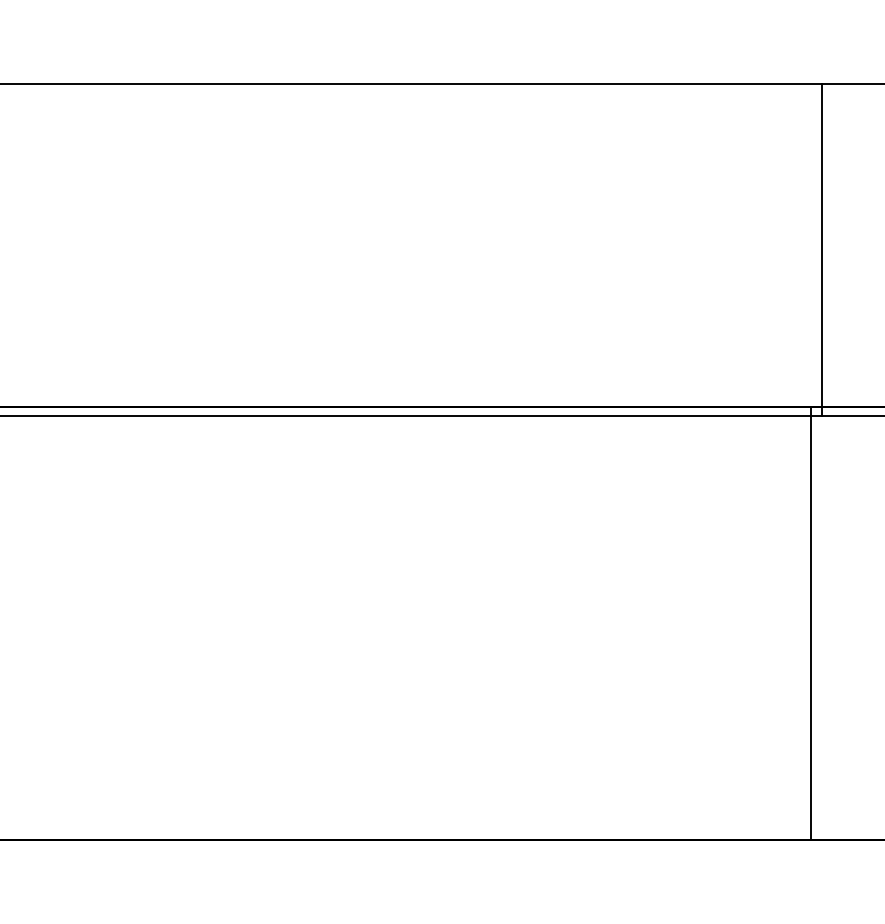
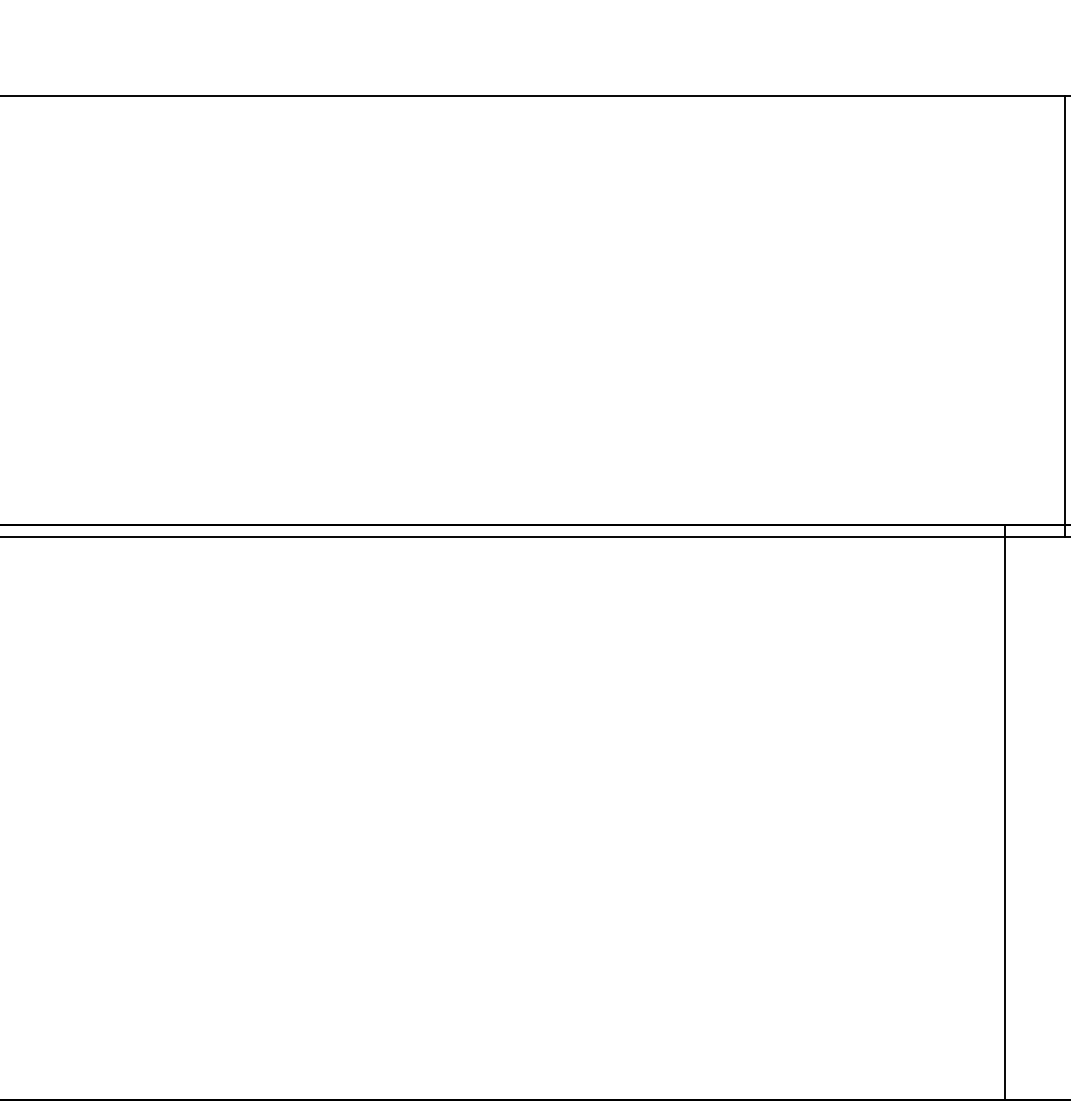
line: (822, 249) -> (1065, 315), moved

